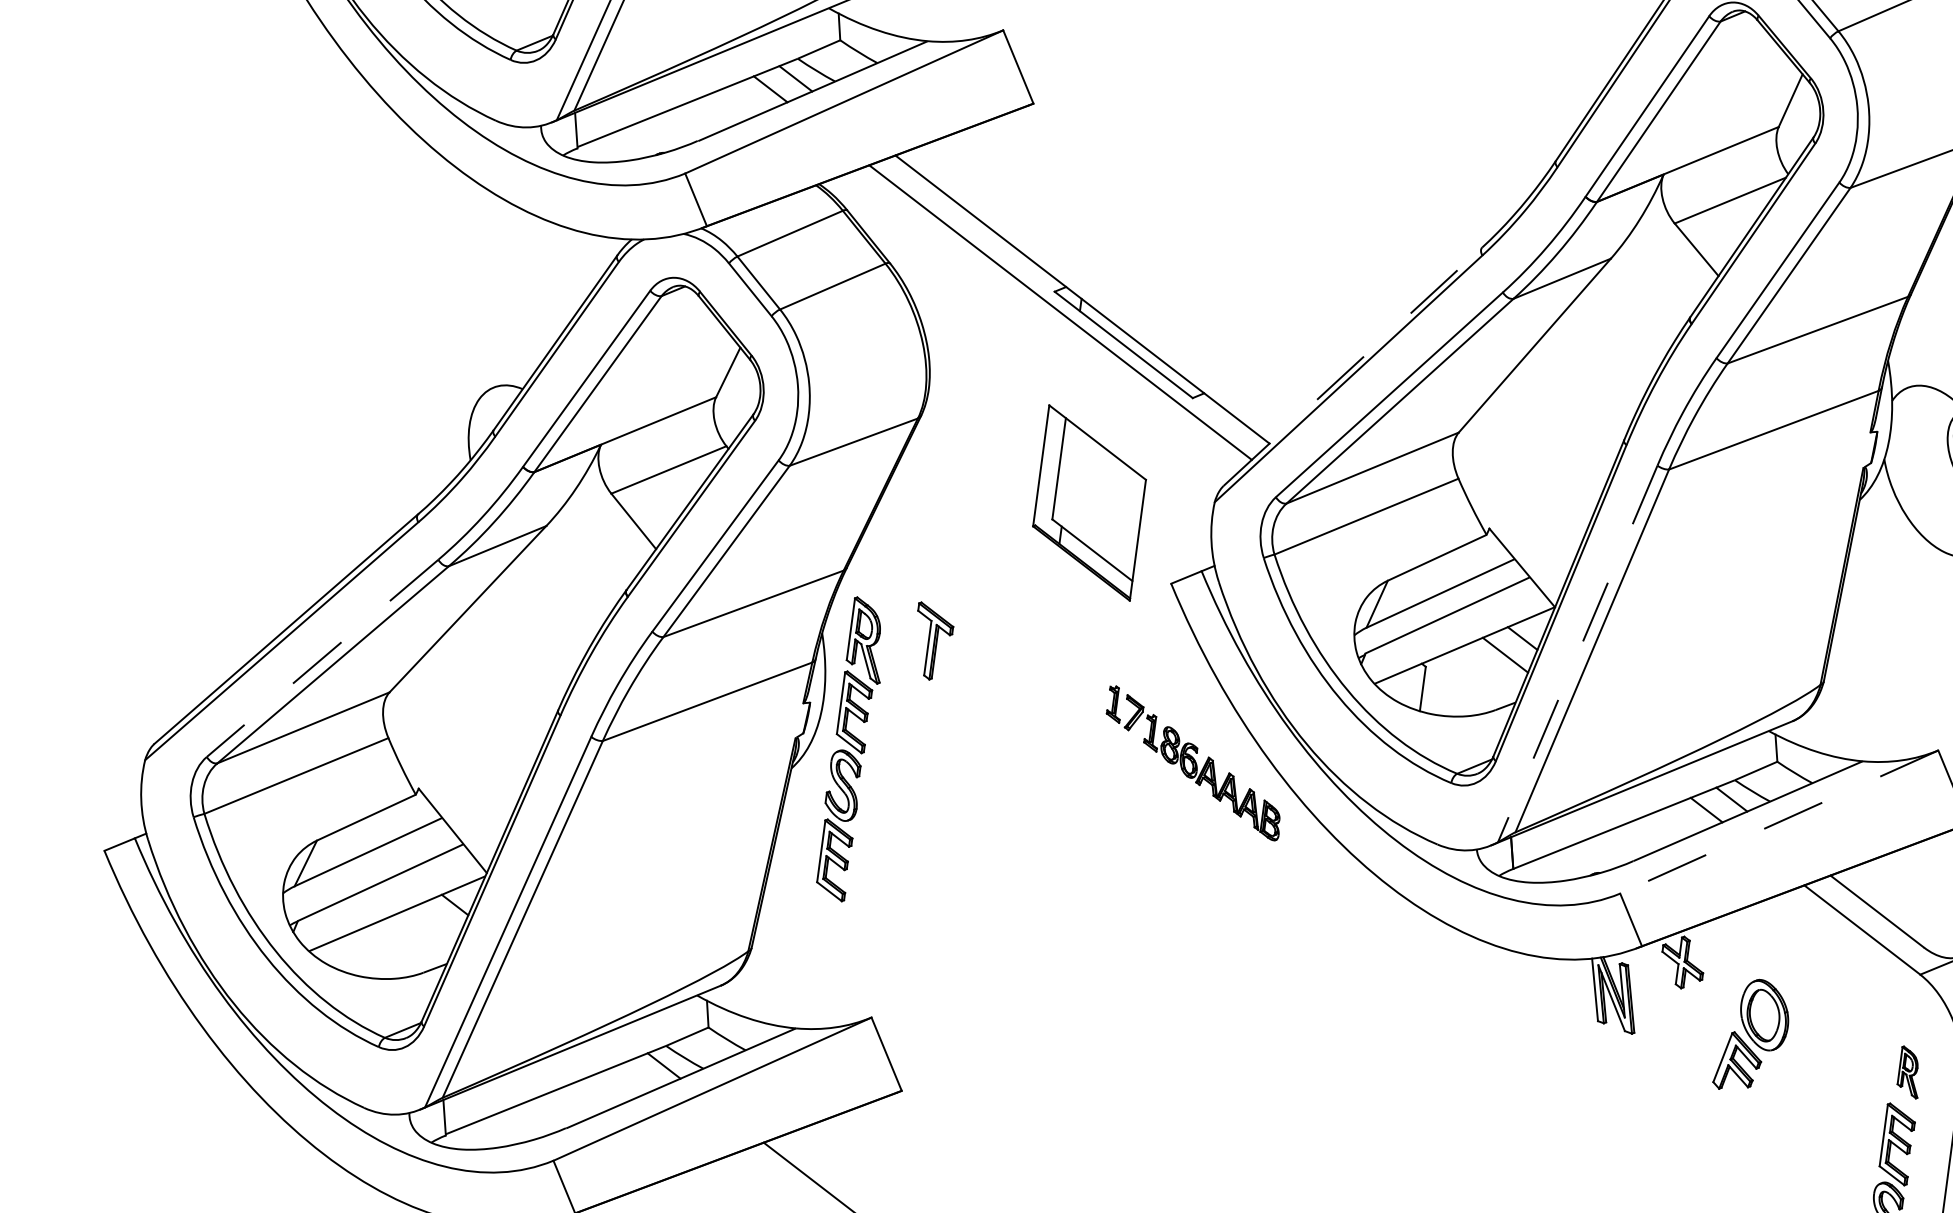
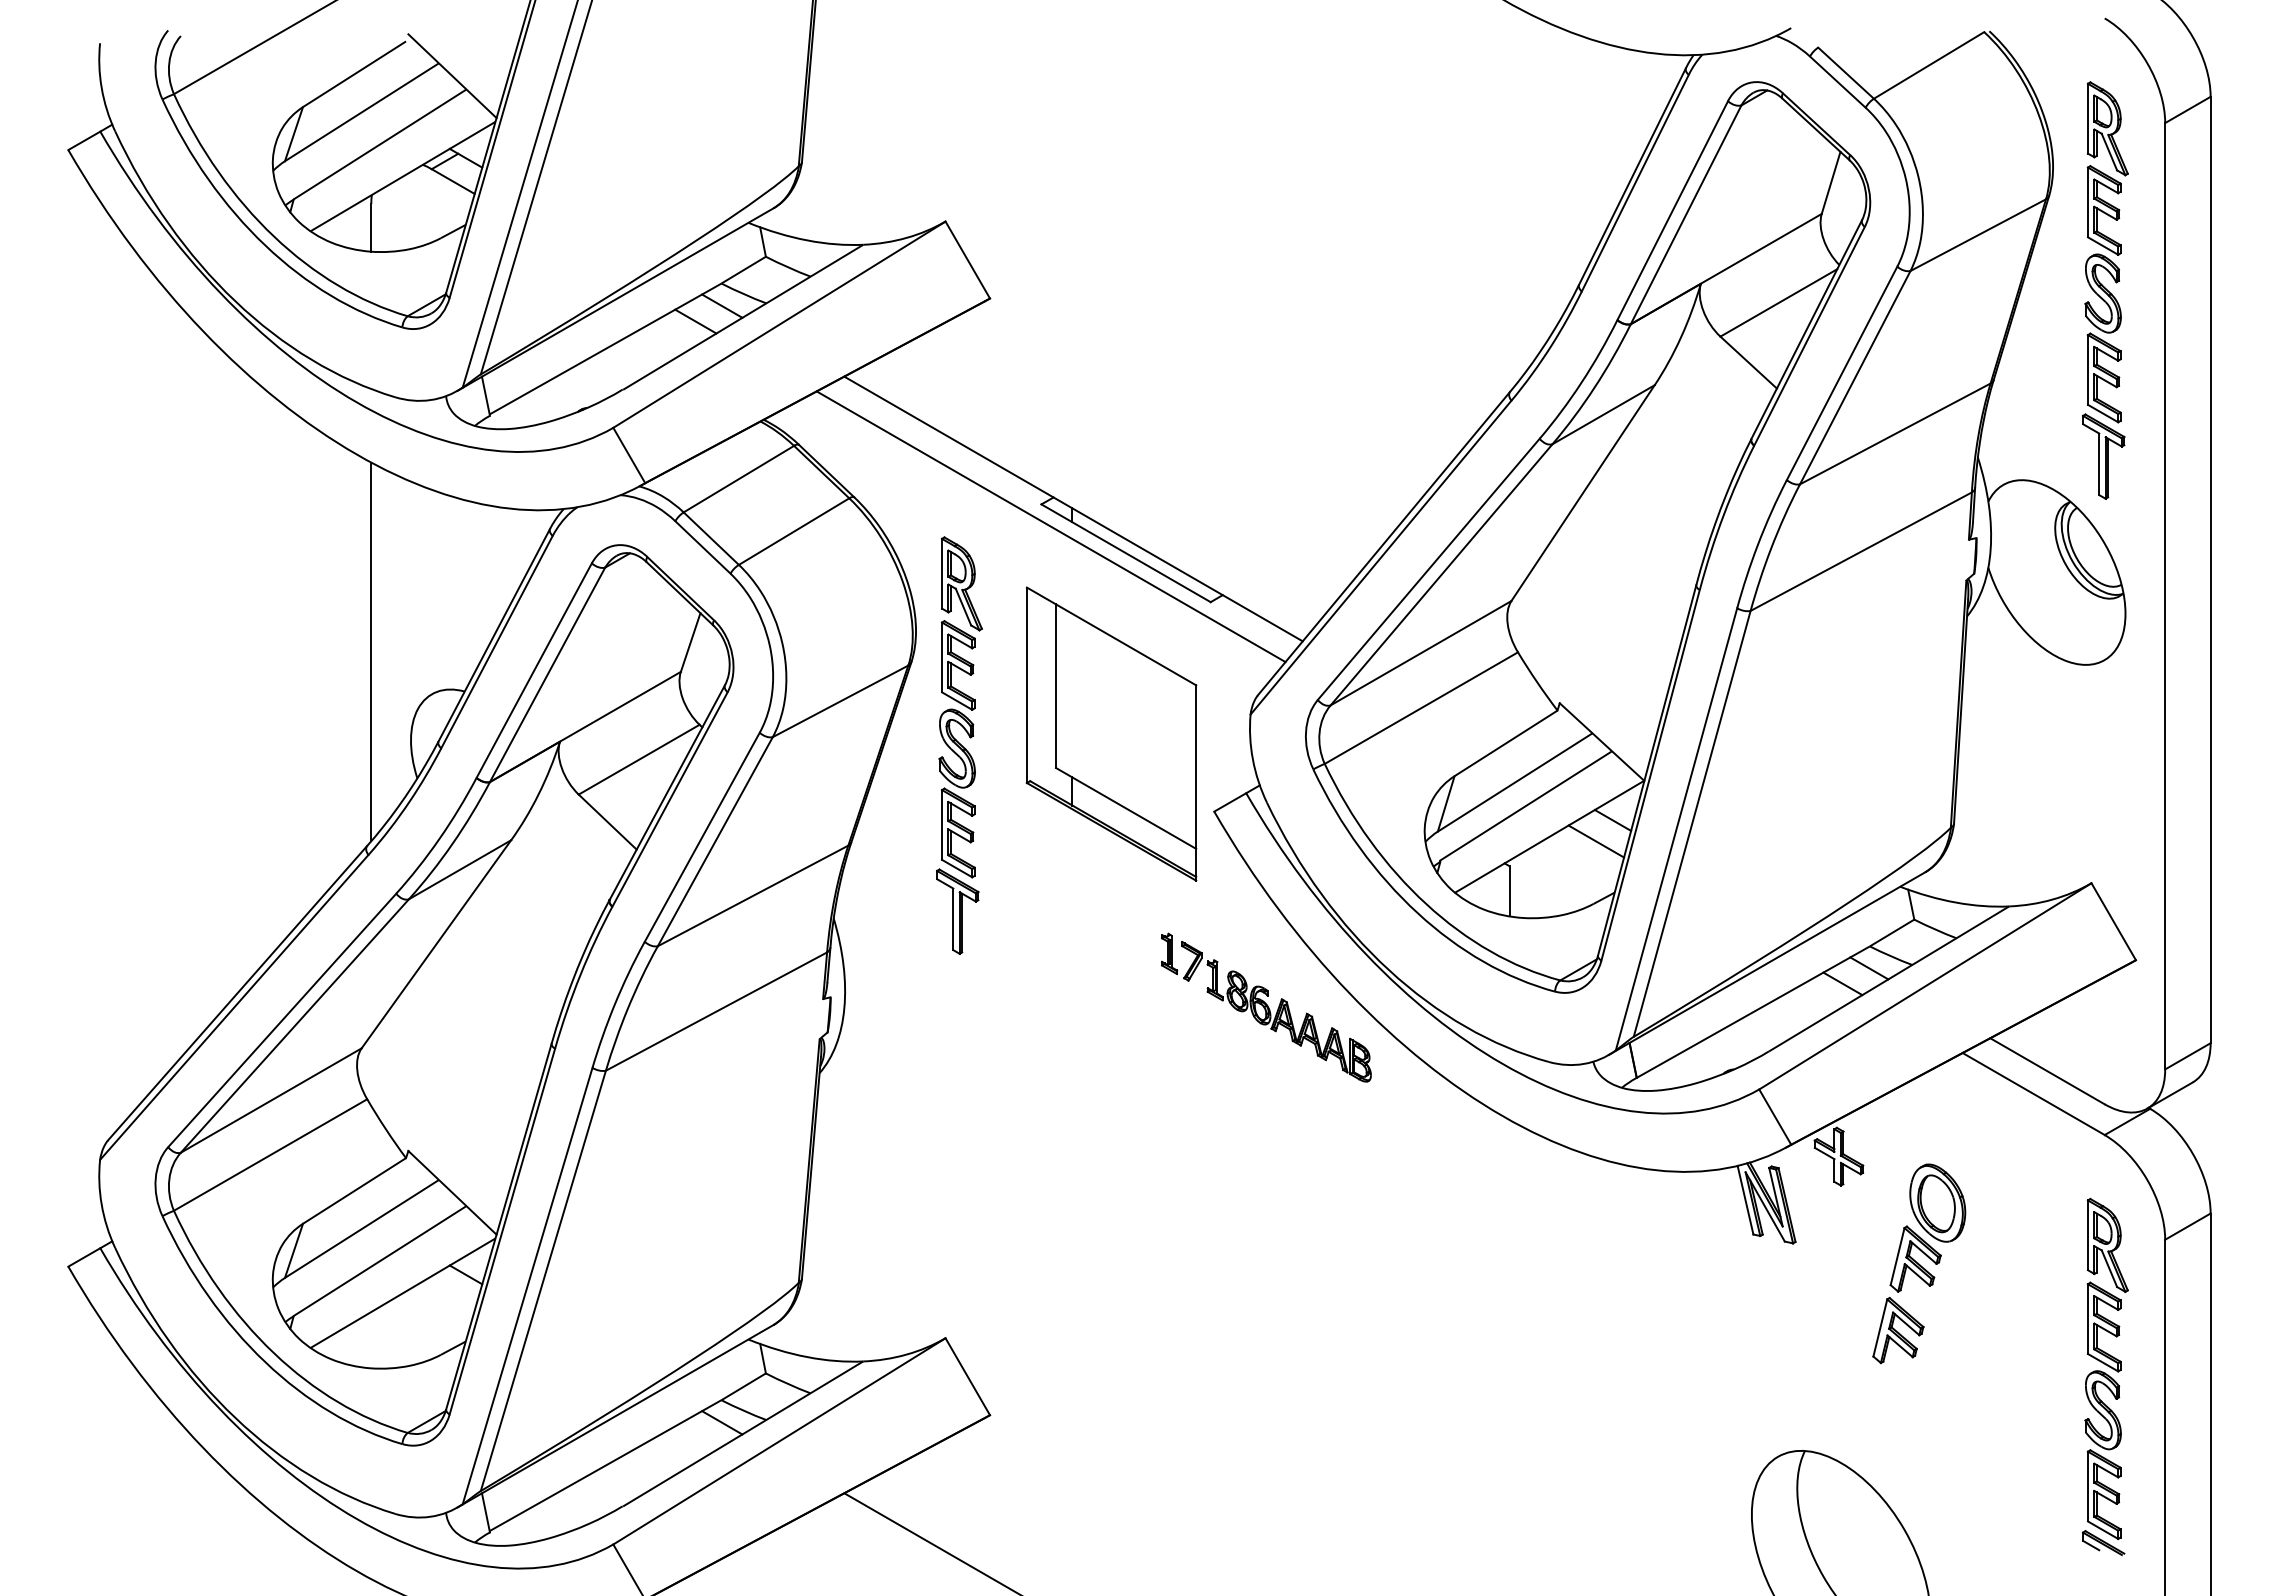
line: (445, 342) -> (371, 651), added
line: (1353, 366) -> (1384, 543), dashed -> solid
part: (1089, 502) -> (1111, 733), size x1.43
line: (1577, 654) -> (1676, 829), dashed -> solid
line: (321, 658) -> (281, 1020), dashed -> solid
part: (851, 749) -> (960, 707), moved
line: (1779, 822) -> (1925, 986), dashed -> solid
part: (1909, 1071) -> (2107, 1244), size x1.67
part: (1714, 1123) -> (1898, 1330), added

